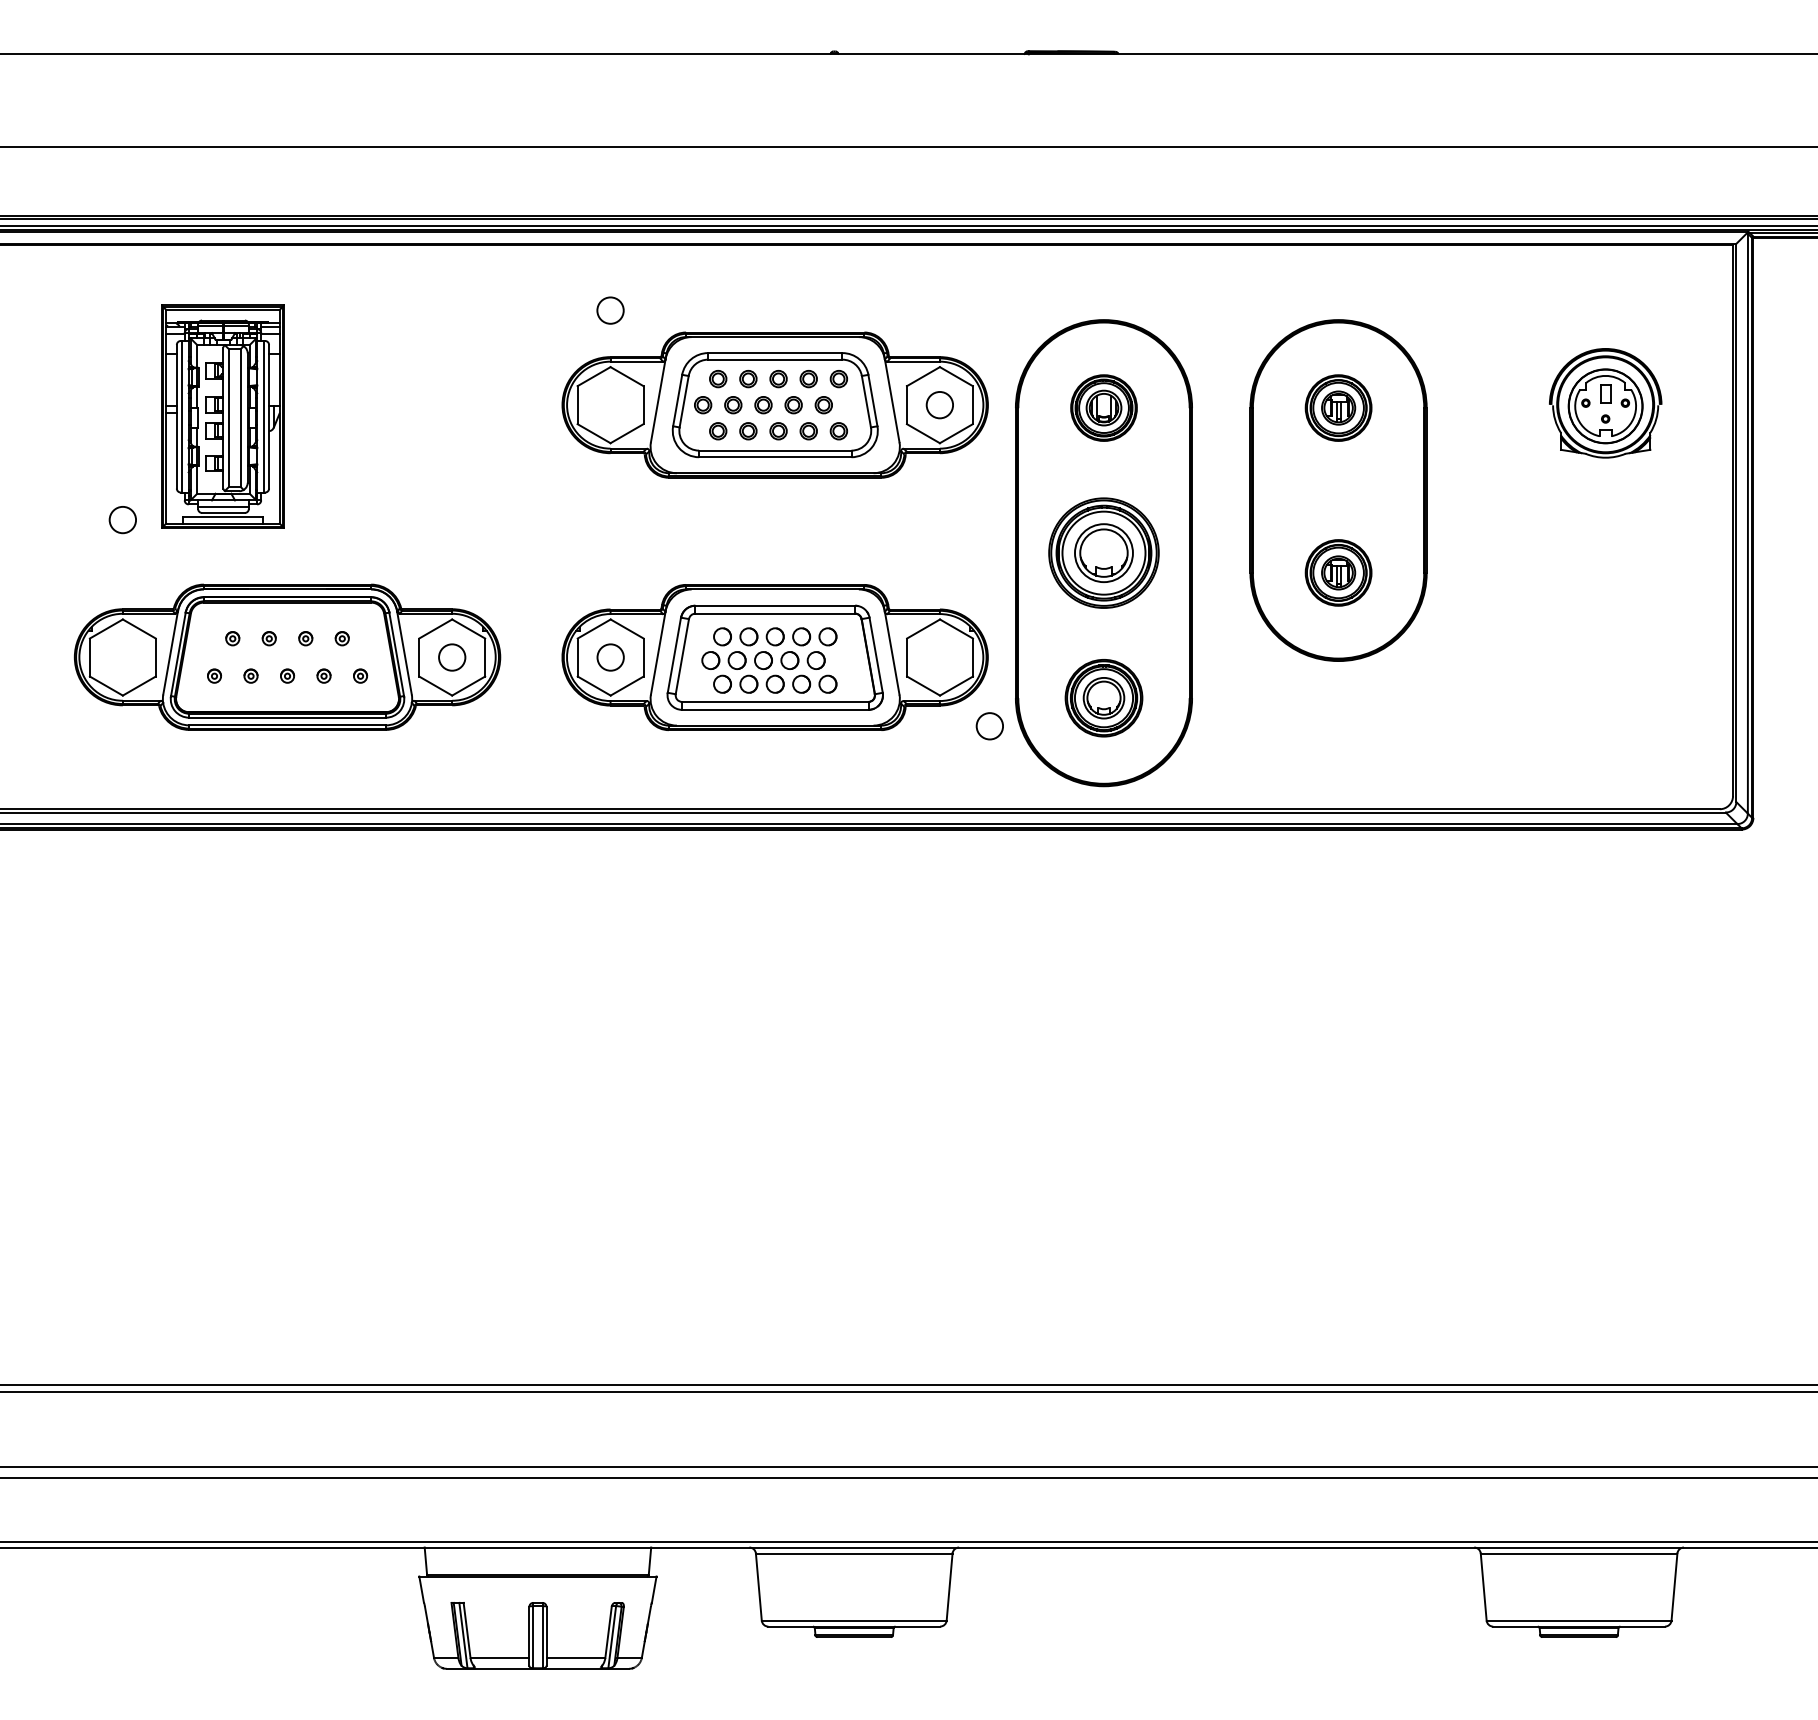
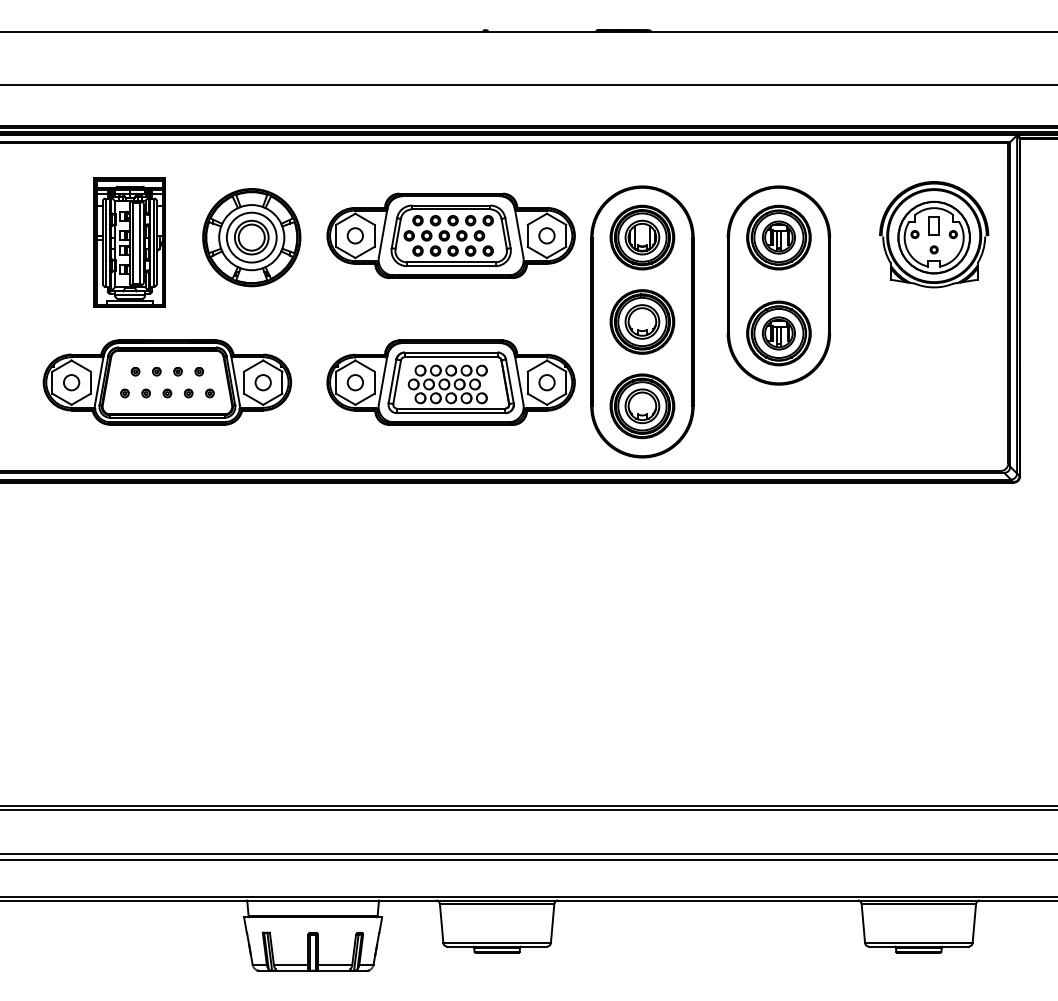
circle: (609, 309) -> (354, 235), moved
part: (1605, 402) -> (934, 234), size x1.67
part: (432, 407) -> (251, 237), added
part: (1104, 407) -> (642, 237), size x1.67
part: (1337, 407) -> (778, 237), size x1.67
circle: (122, 519) -> (71, 382), moved
part: (1337, 572) -> (778, 333), size x1.67
part: (1104, 698) -> (642, 406), size x1.43
circle: (988, 725) -> (546, 382), moved

